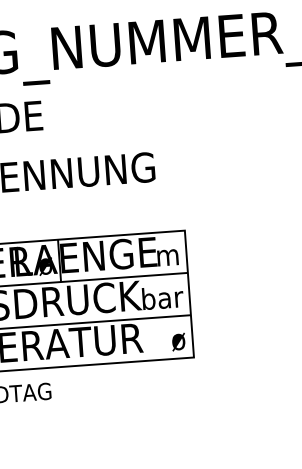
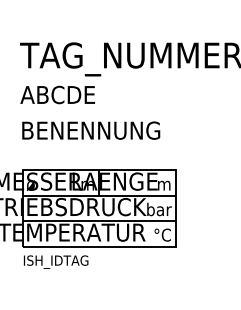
text: (40, 266) -> (87, 185), ø -> m
text: (170, 338) -> (162, 234), ø -> °C

